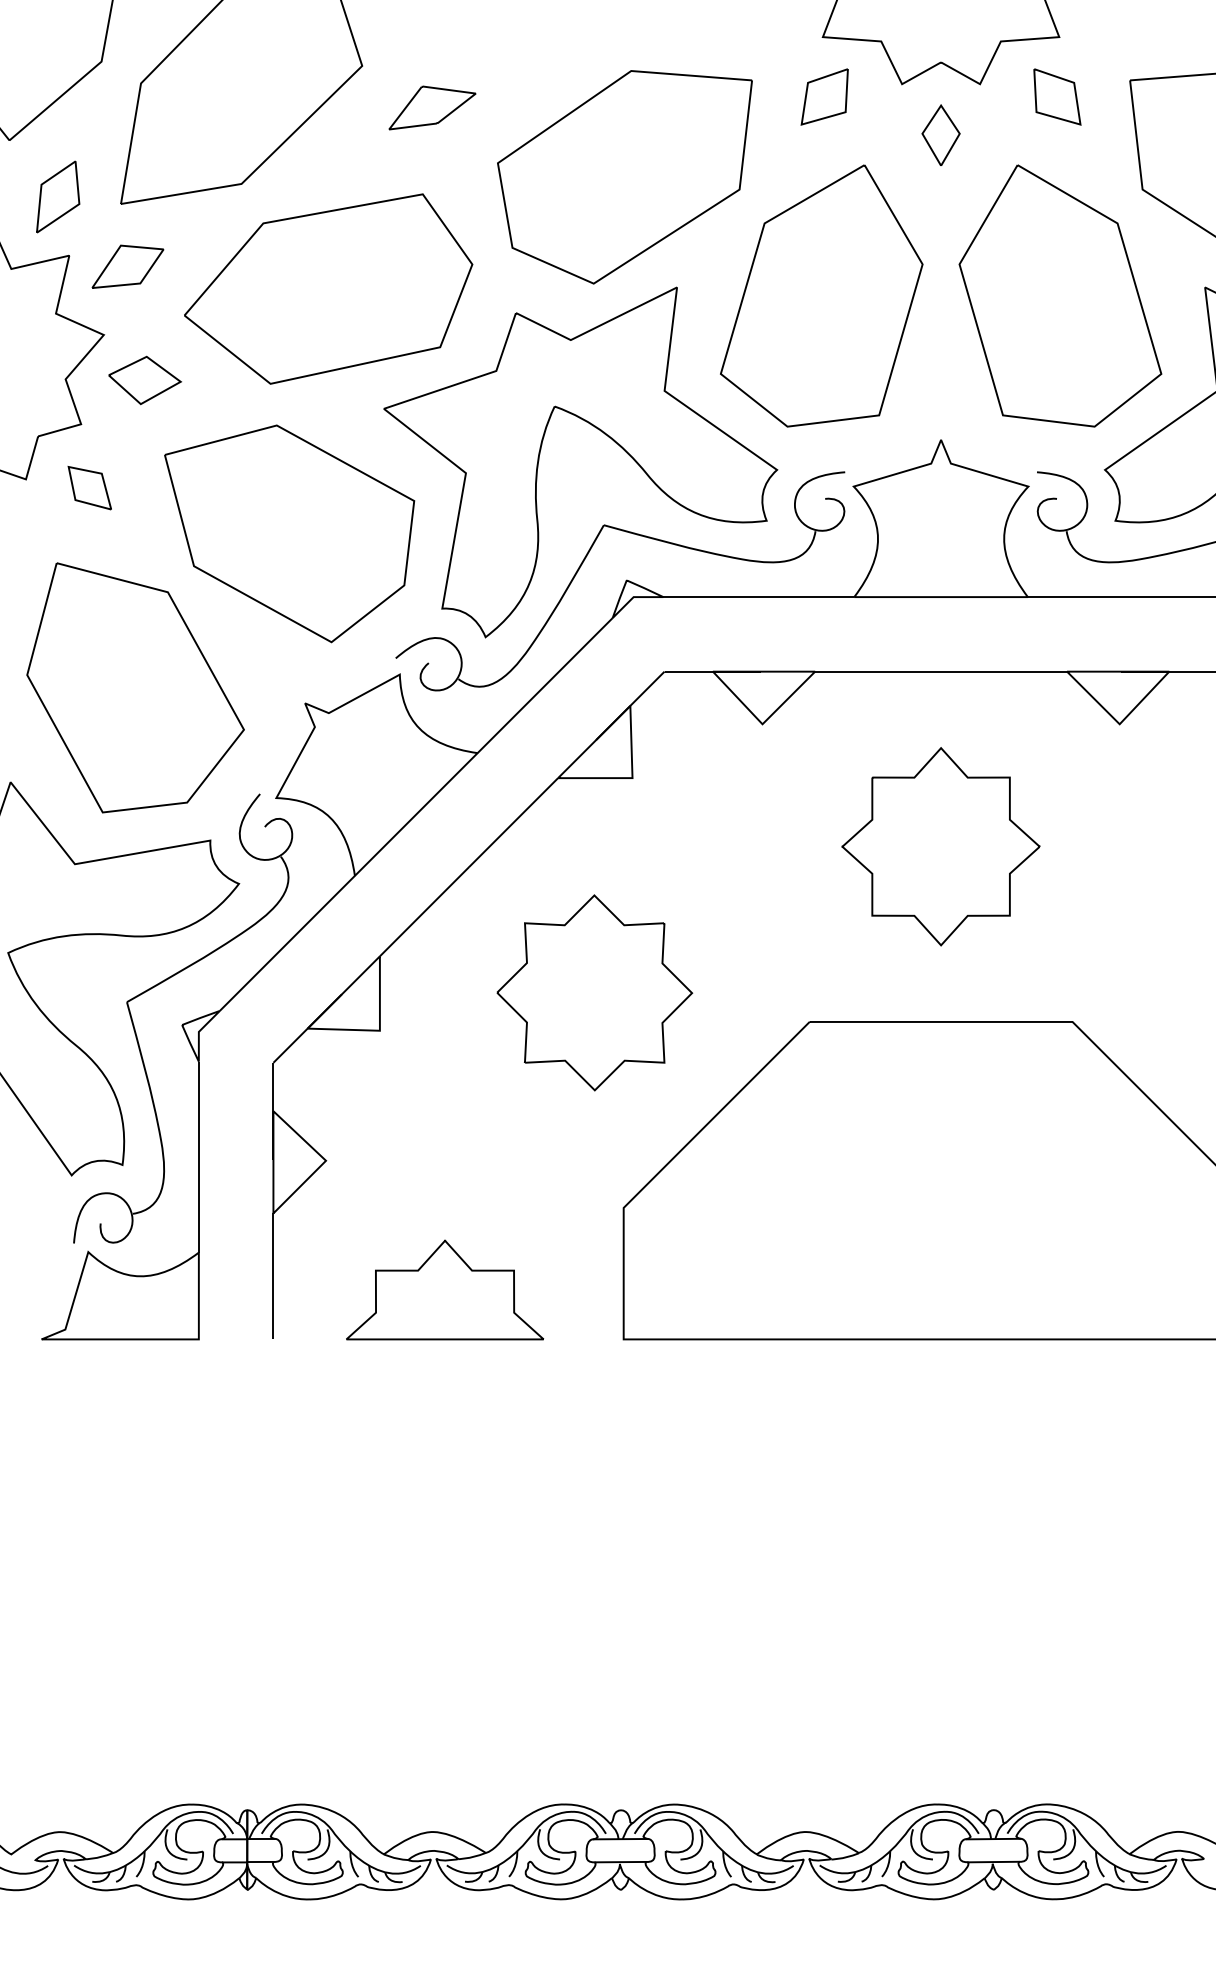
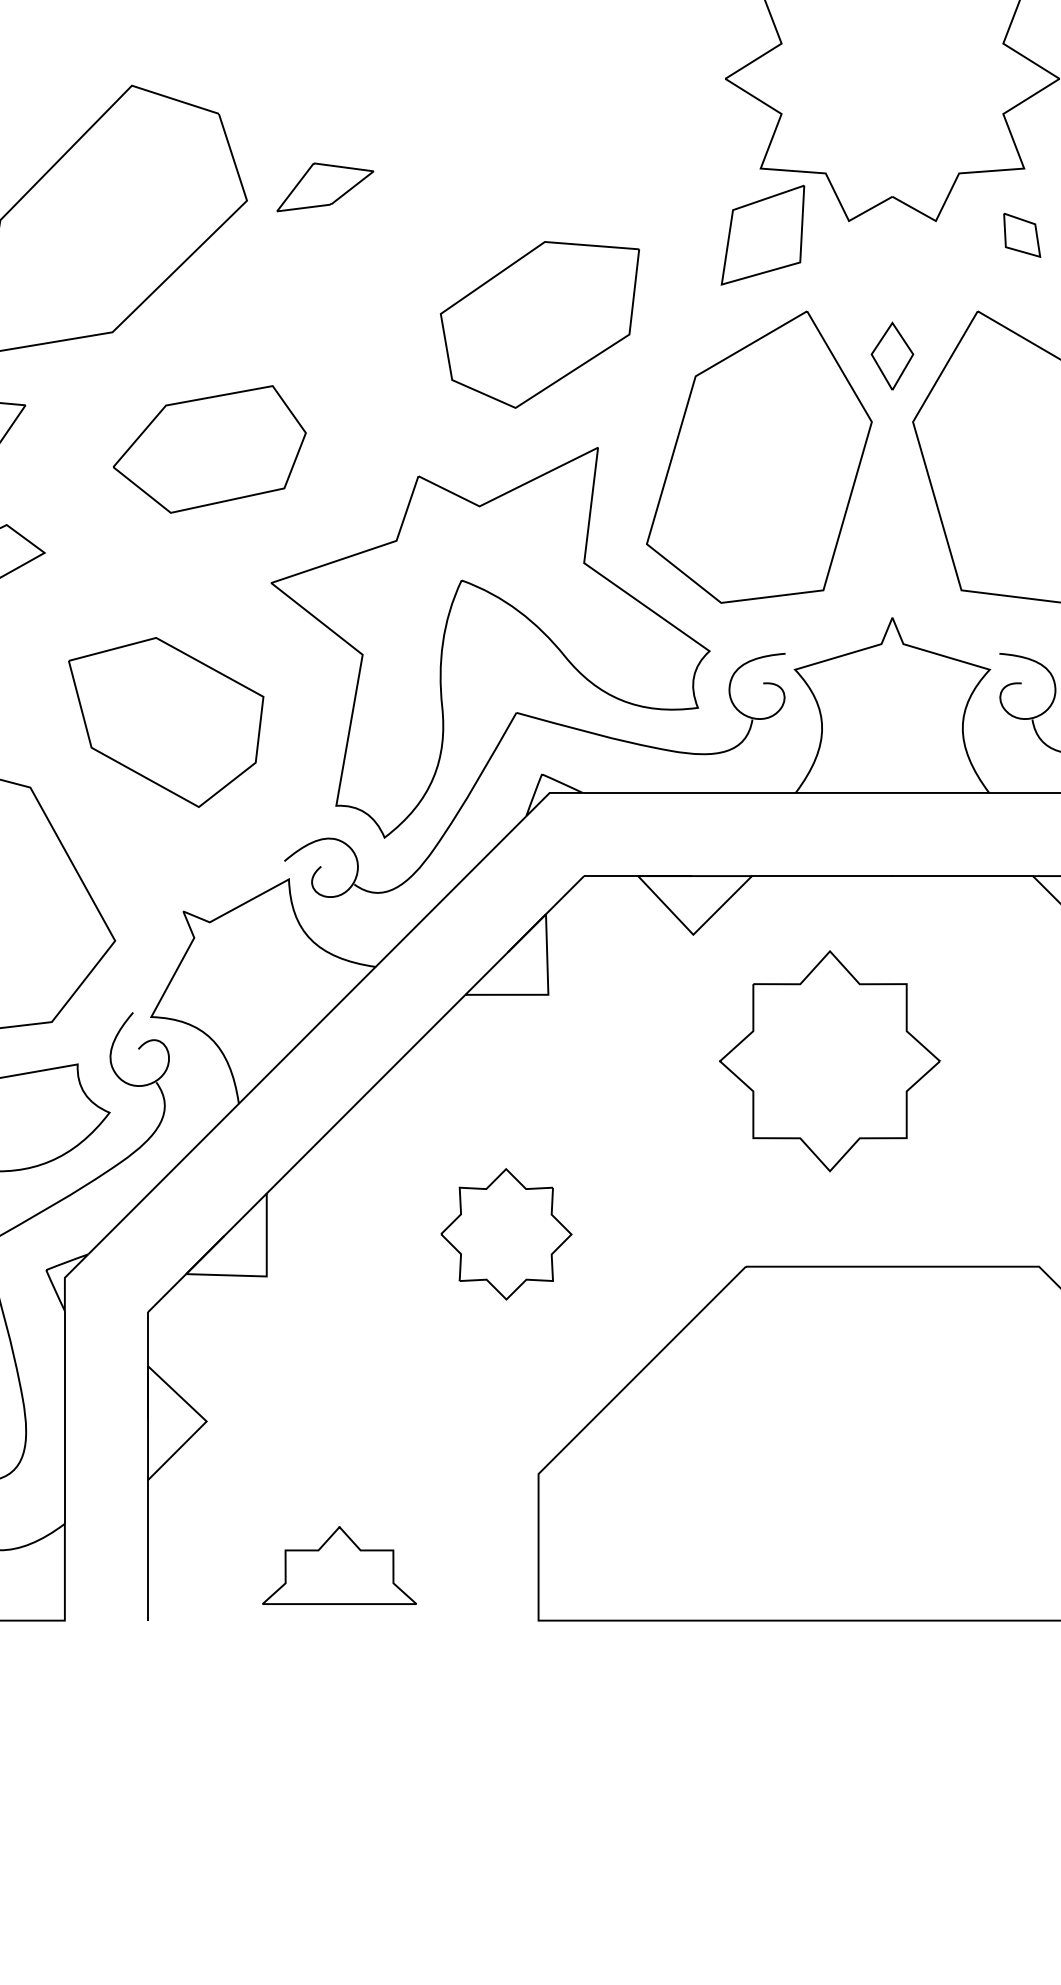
part: (824, 96) -> (762, 234), size x1.6
part: (1057, 96) -> (1022, 234), size x0.7
part: (432, 107) -> (325, 186), moved
part: (940, 134) -> (891, 355), moved
part: (624, 177) -> (539, 325), size x0.7
part: (328, 288) -> (209, 448), size x0.6
part: (289, 533) -> (165, 722), size x0.7
part: (940, 846) -> (829, 1061), moved
part: (594, 992) -> (506, 1233), size x0.6
part: (445, 1289) -> (339, 1564), size x0.7

